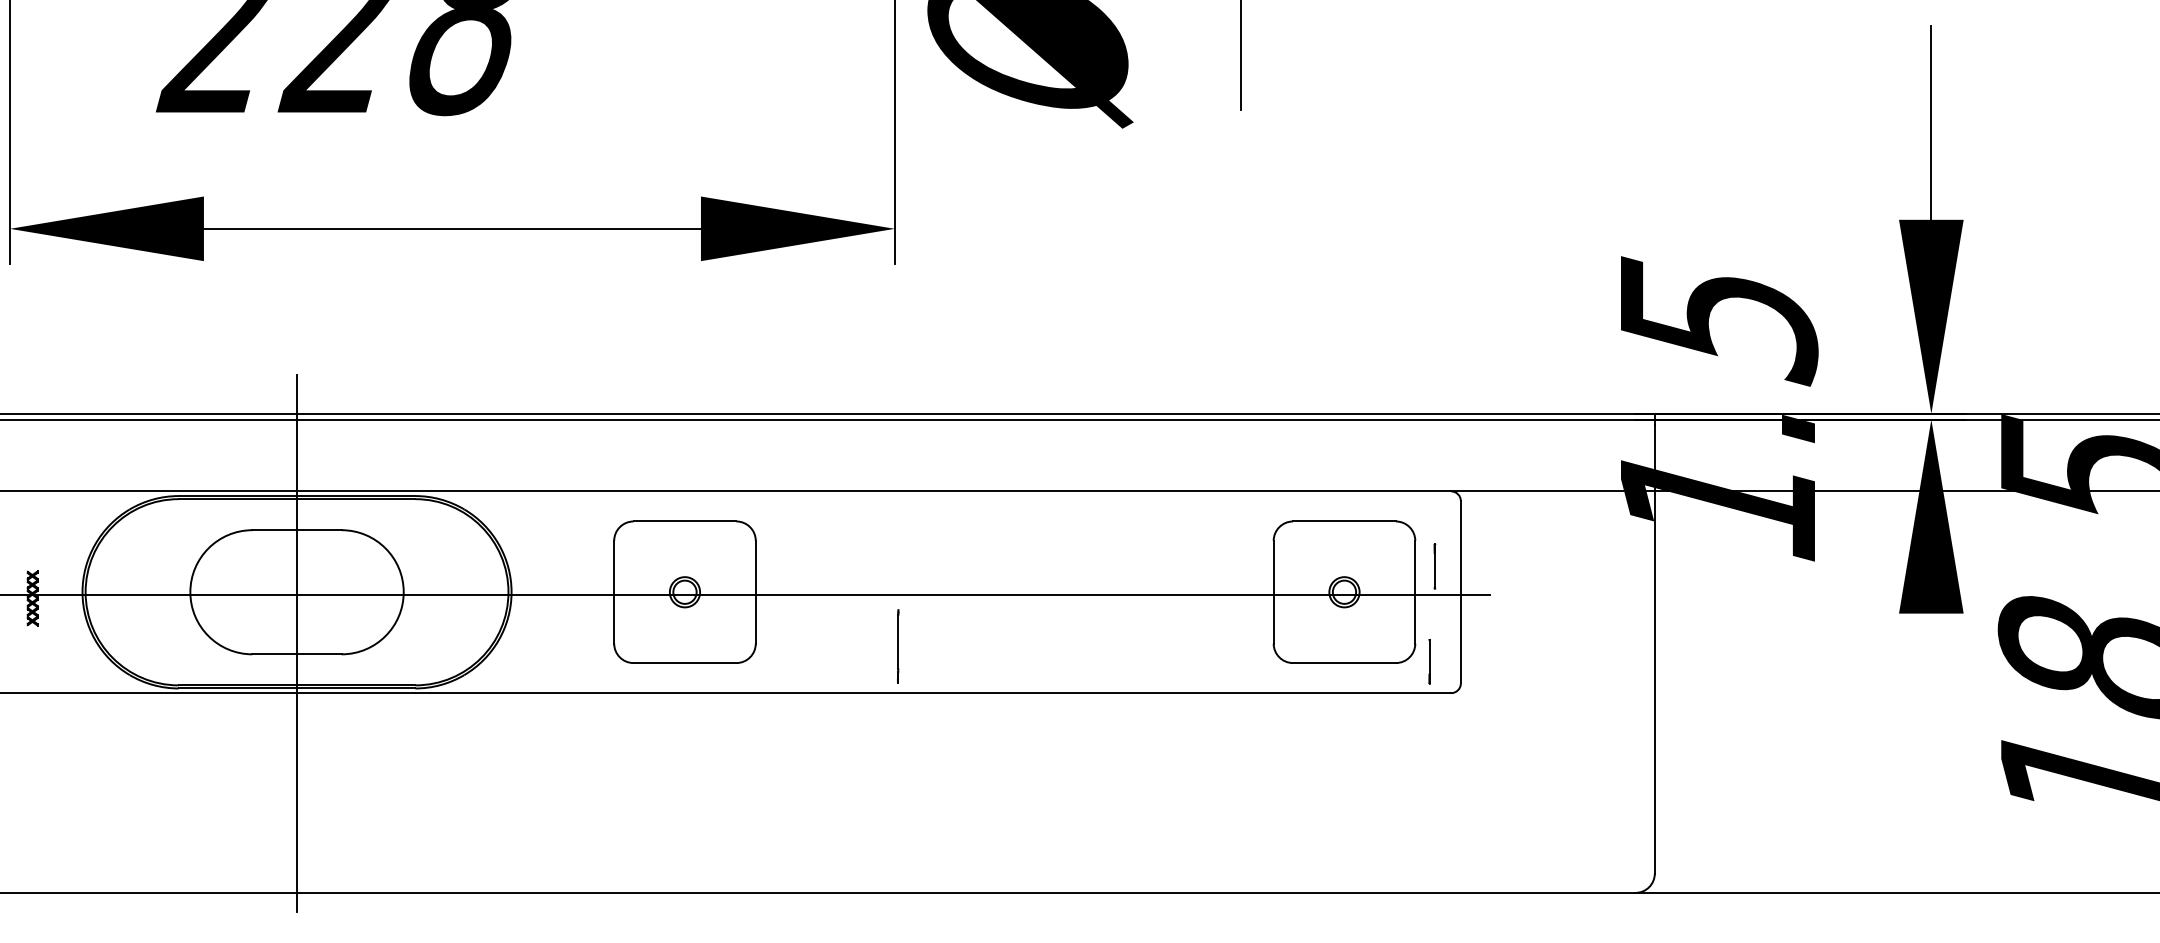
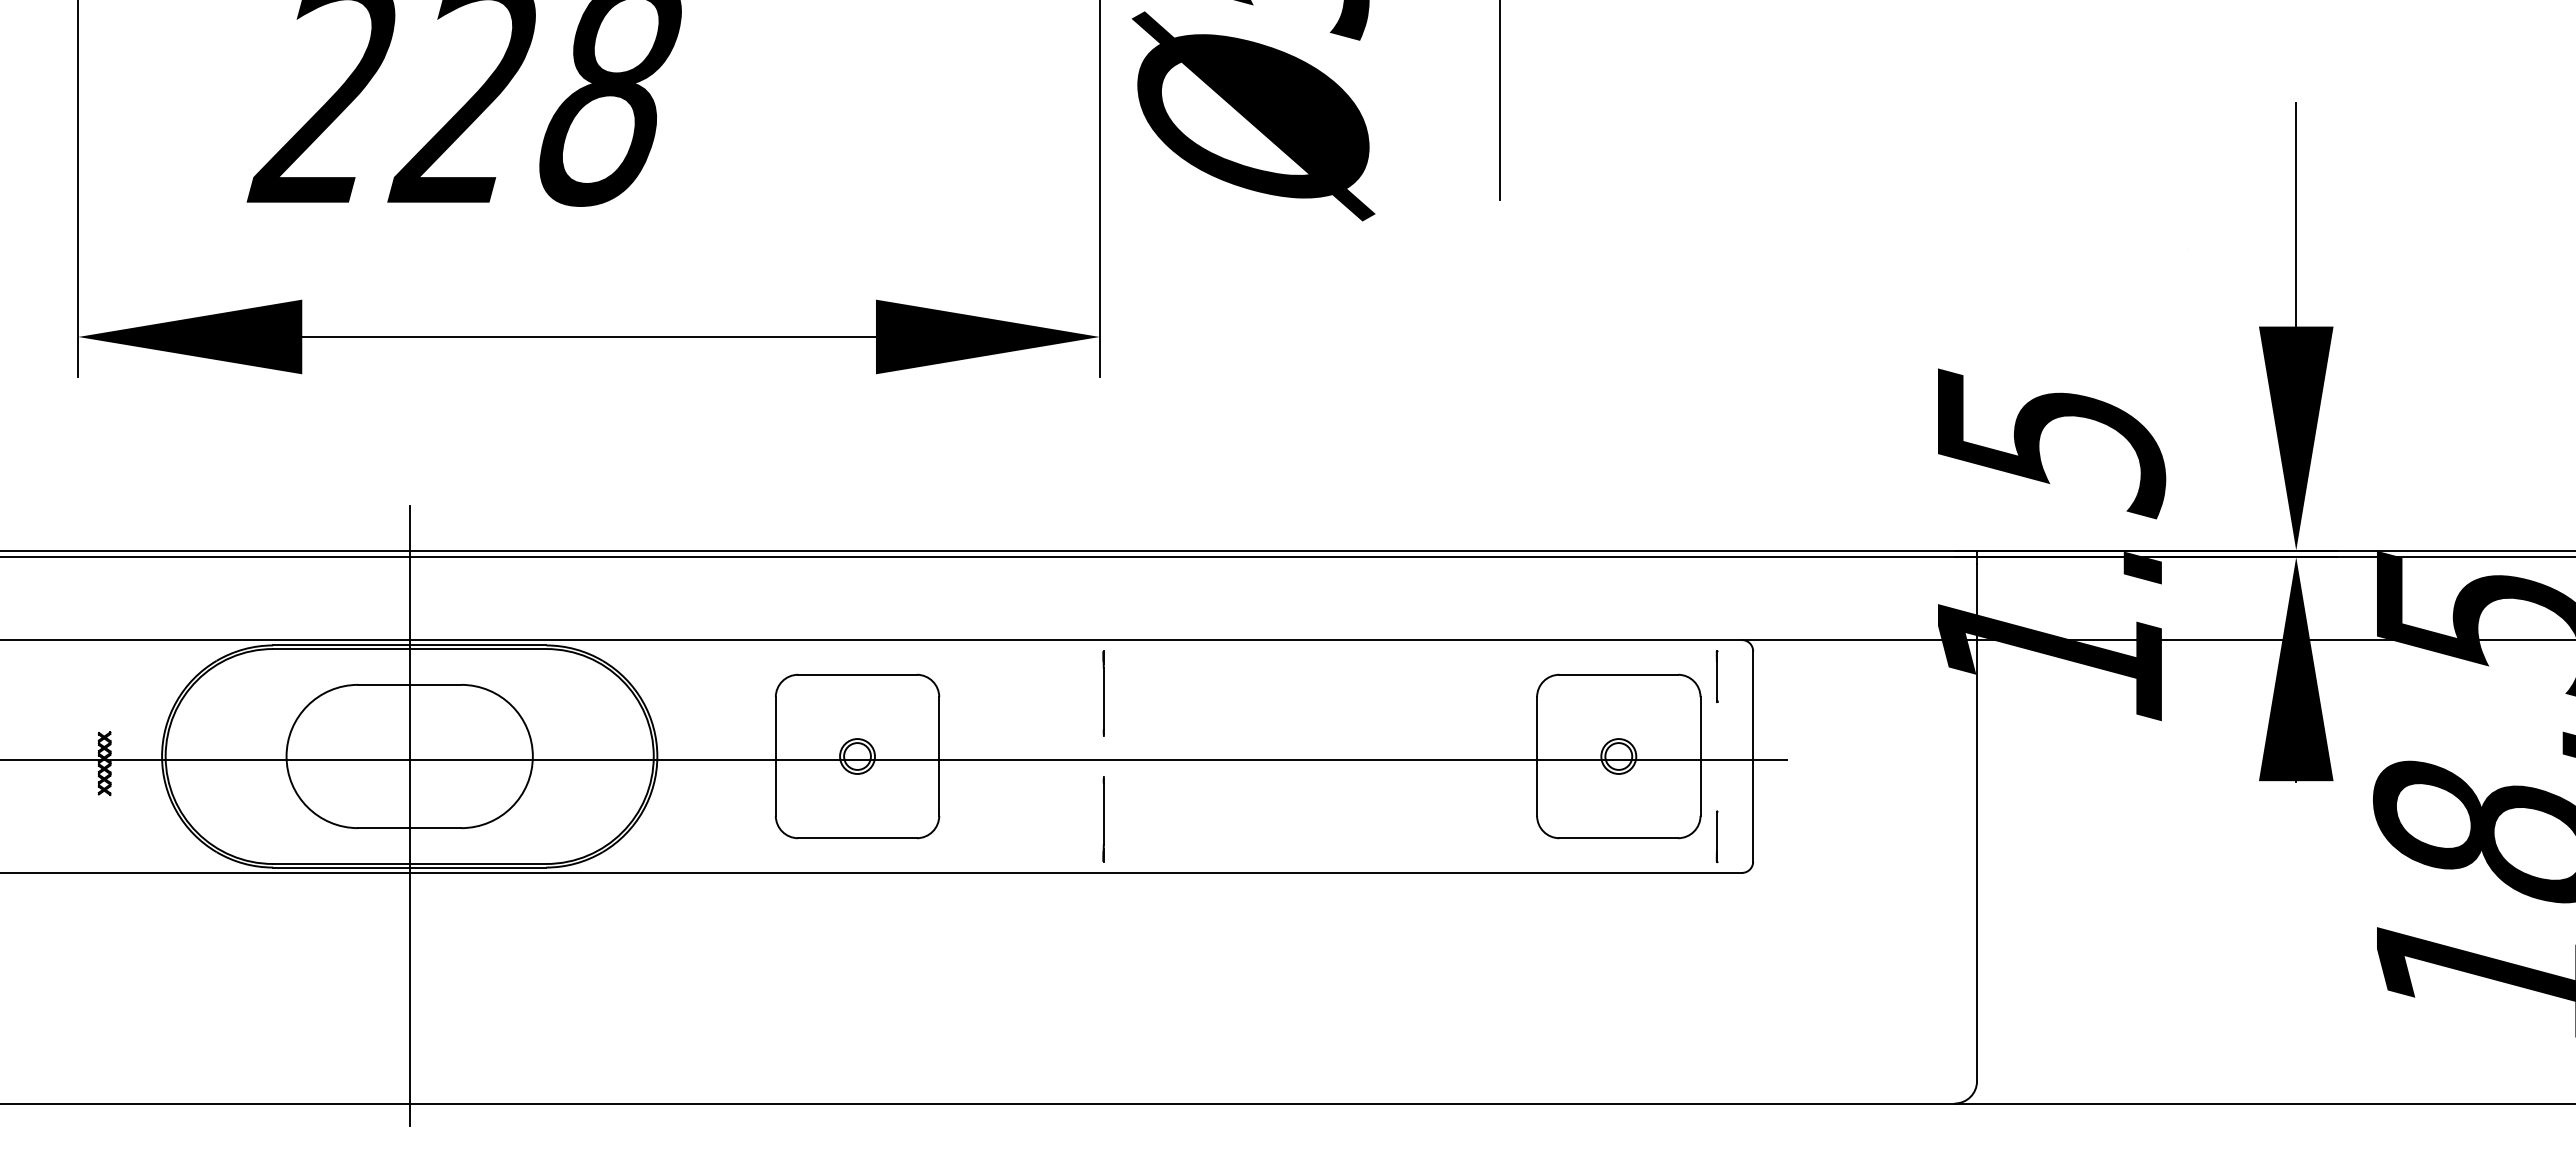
line: (898, 537) -> (1103, 693), added
part: (1434, 566) -> (1716, 676), moved

